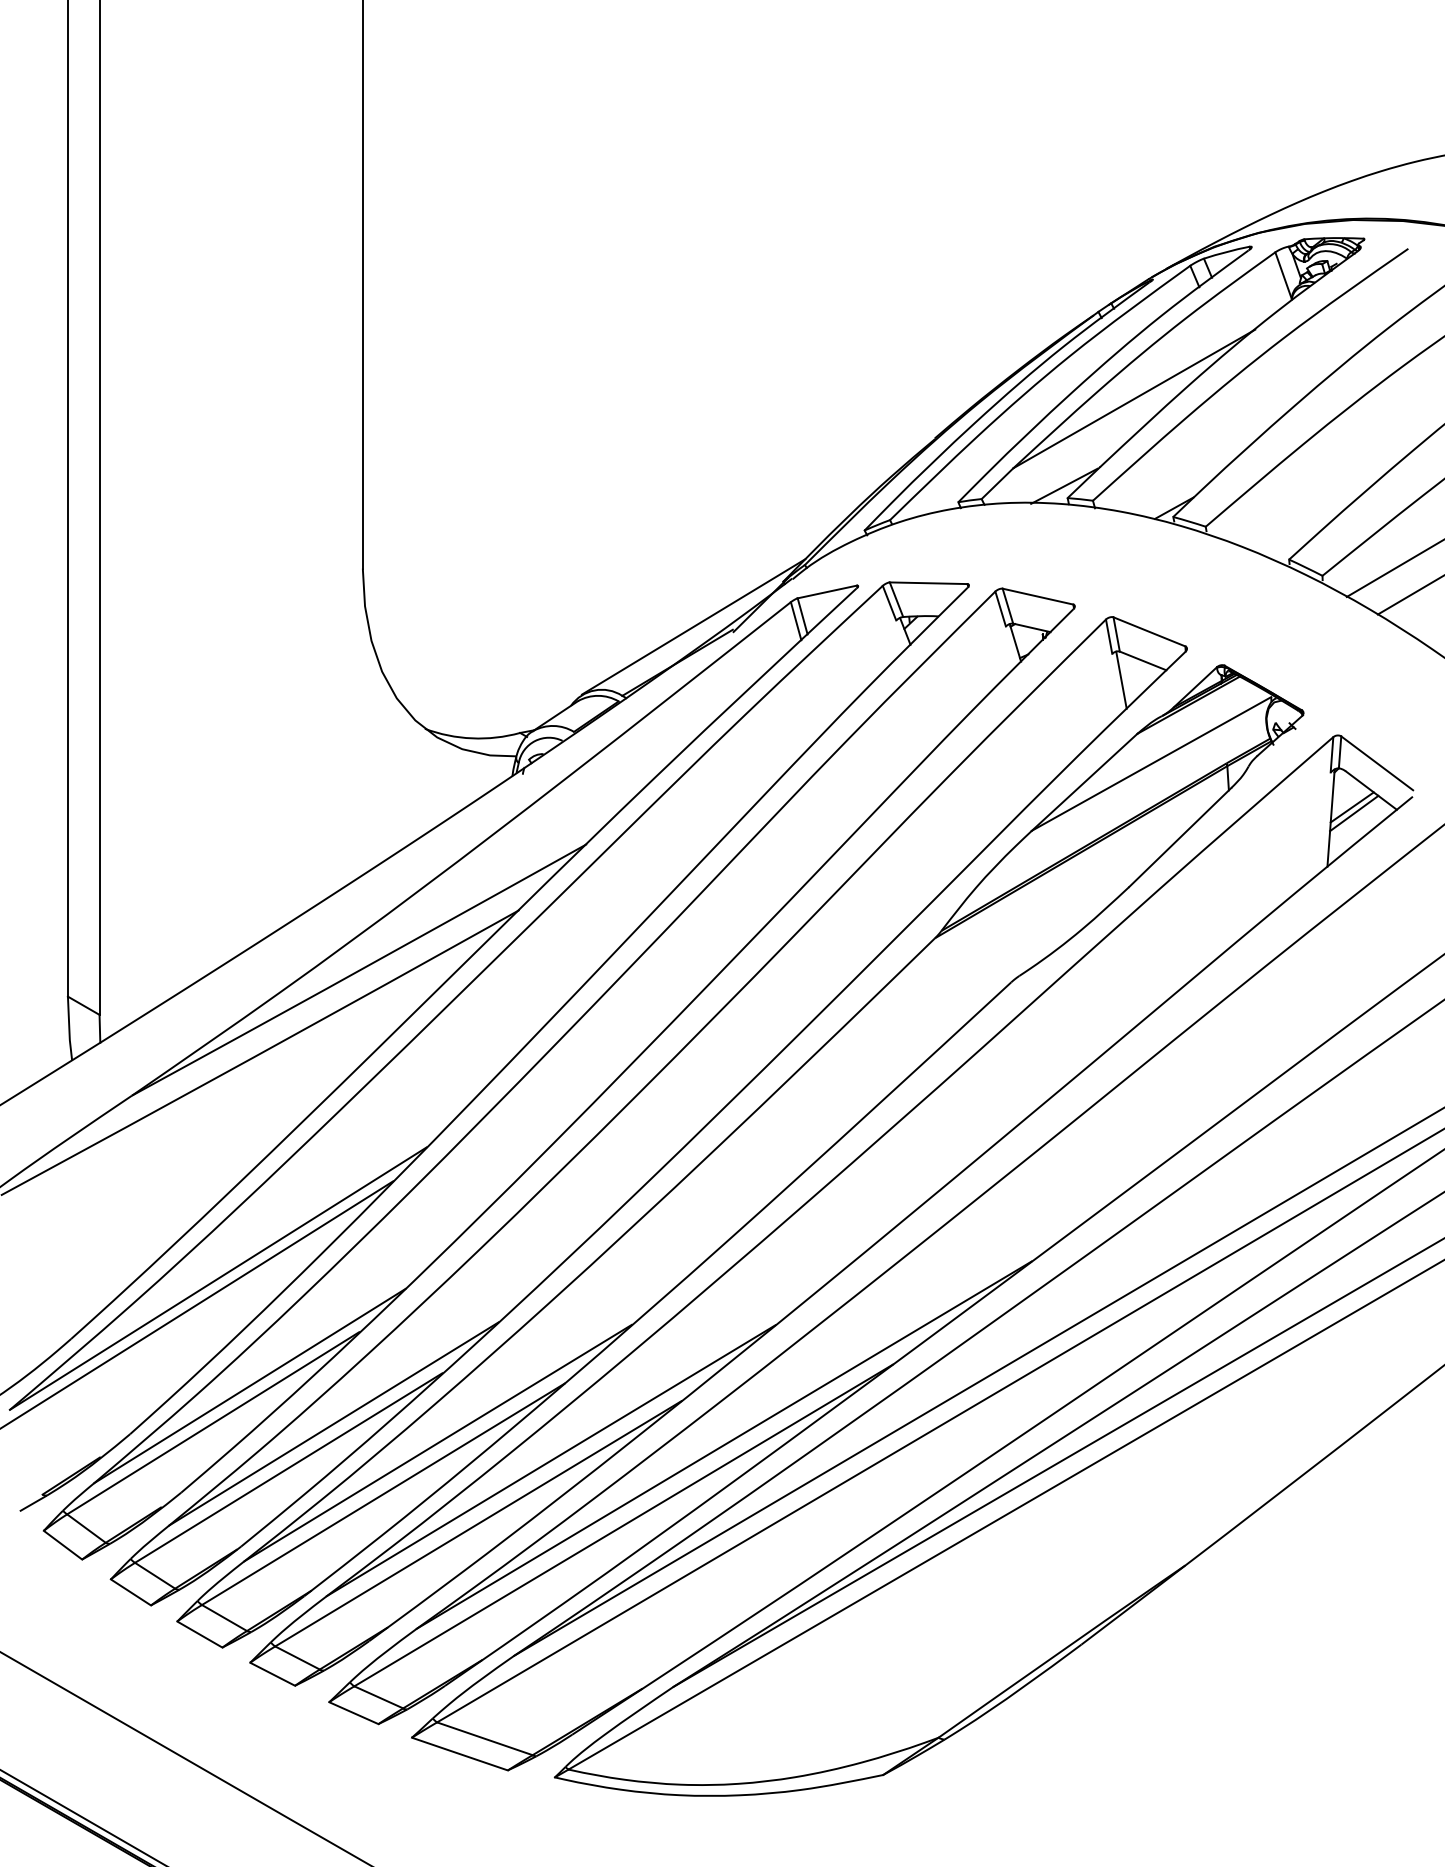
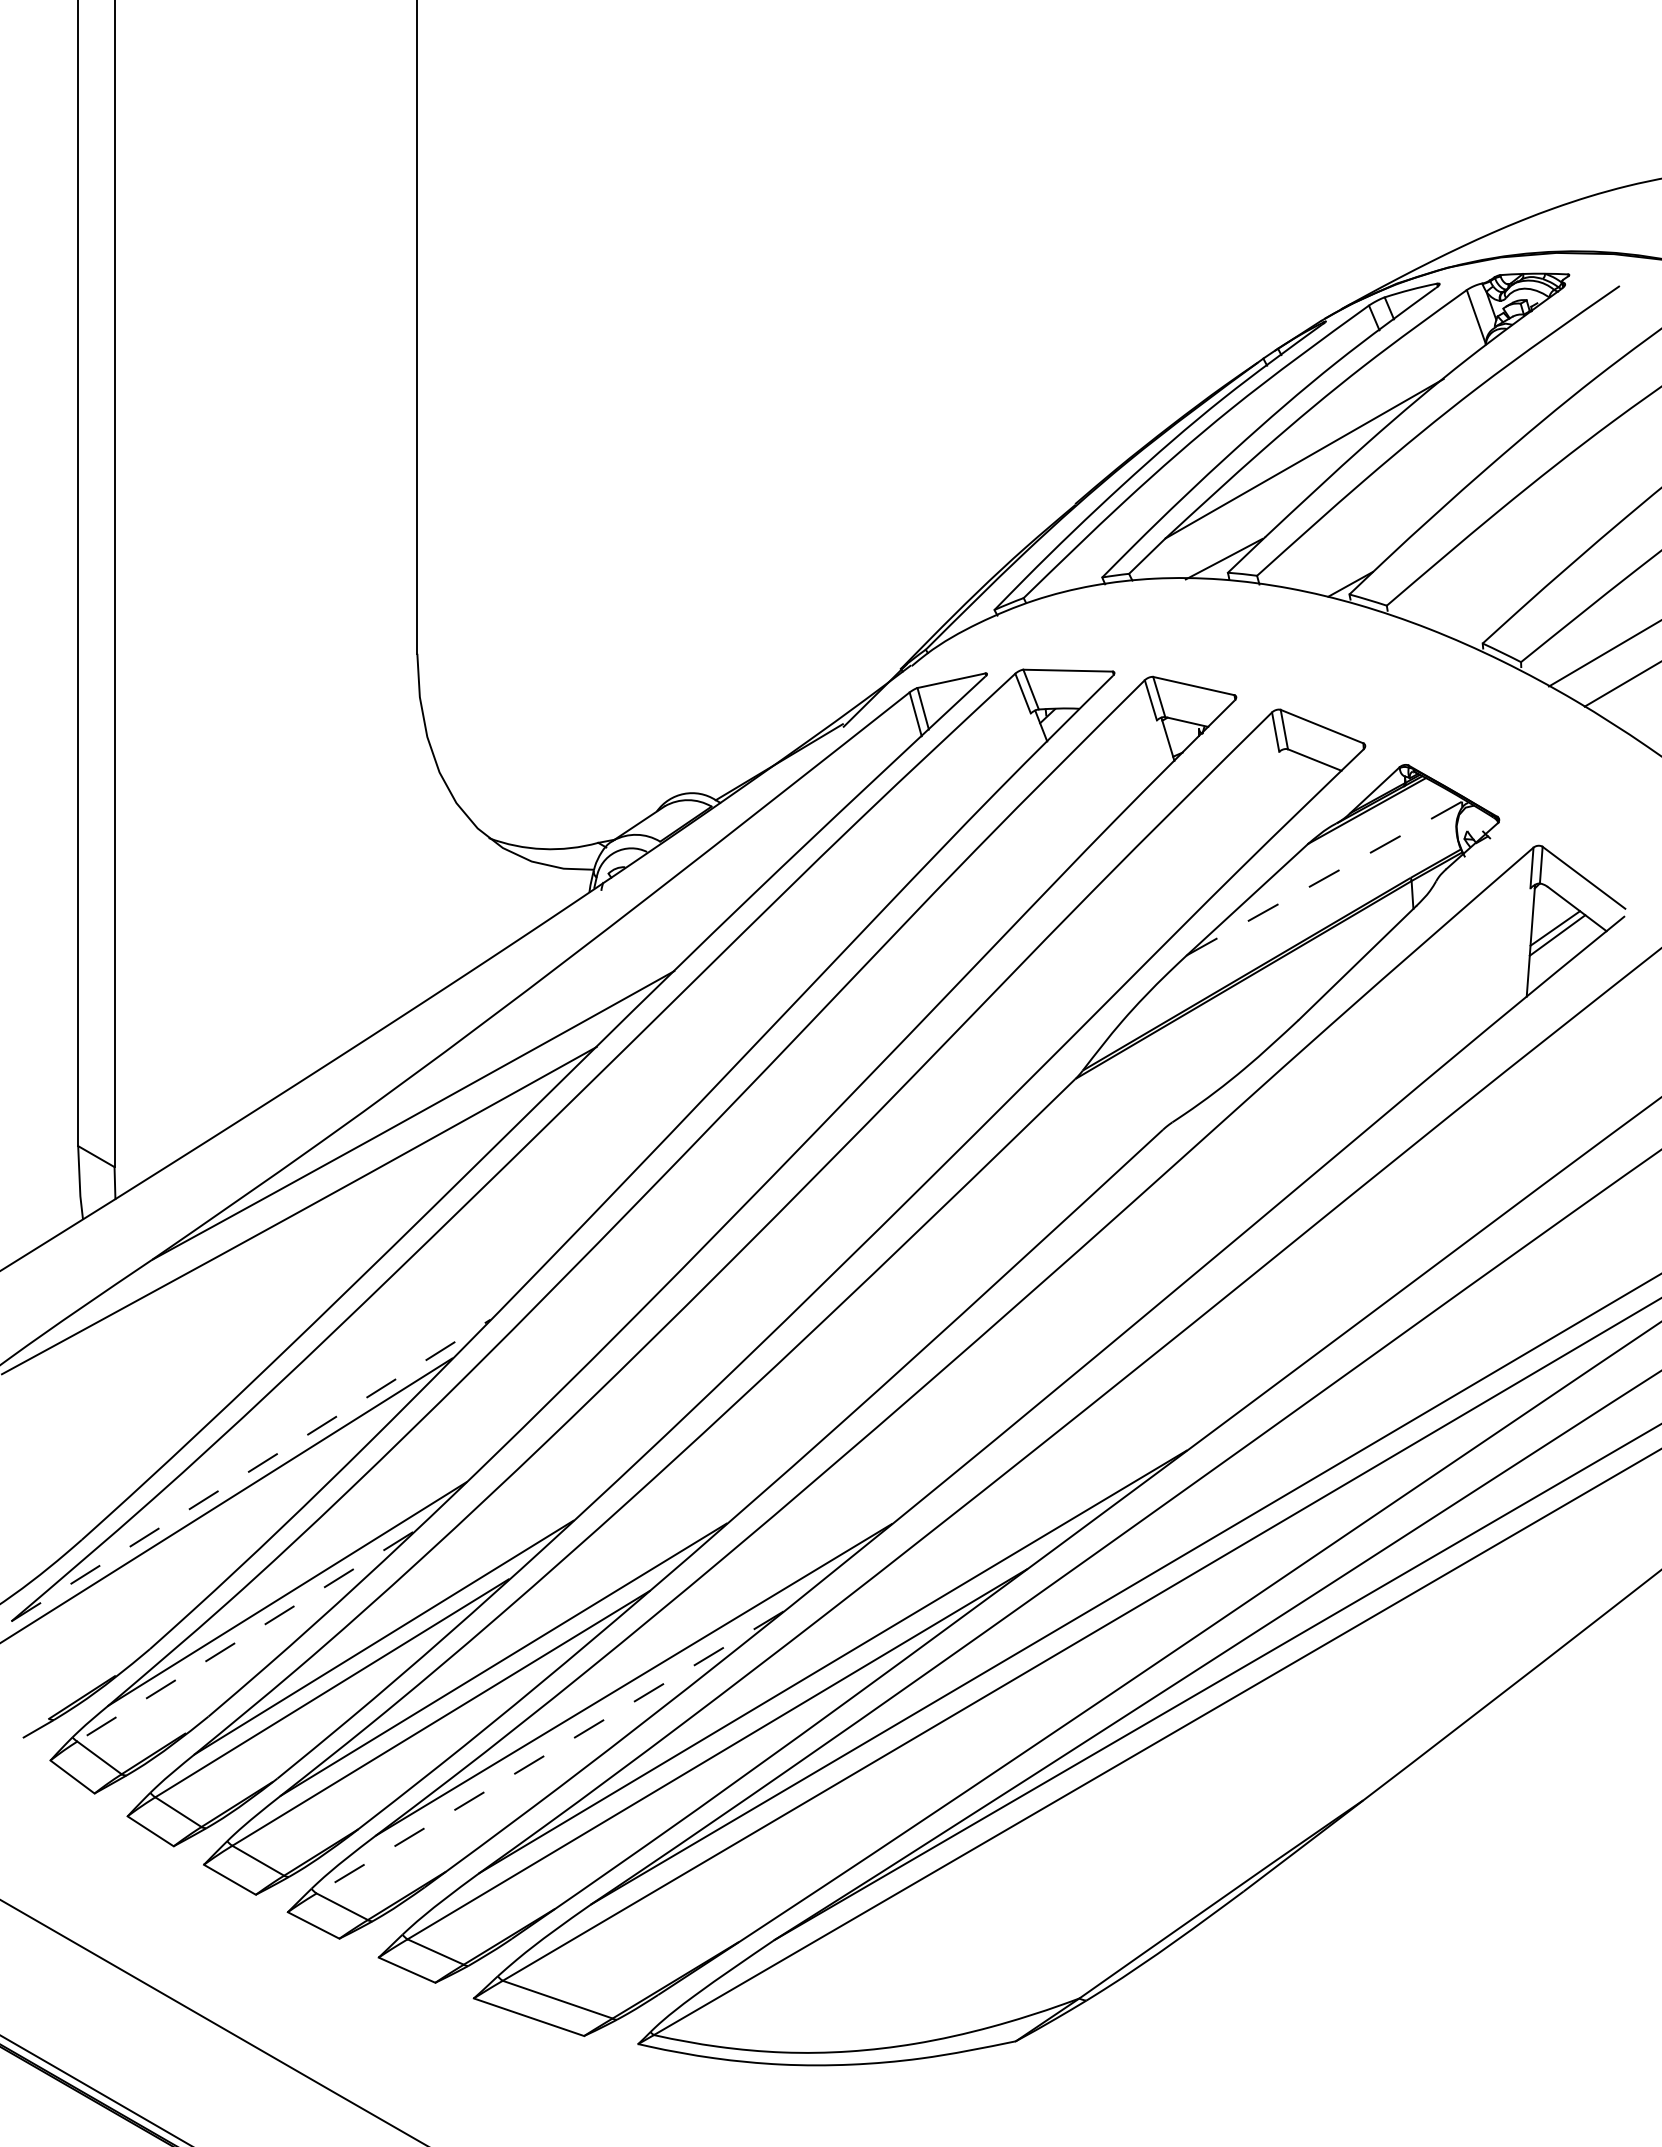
line: (693, 626) -> (797, 720), removed
line: (1121, 679) -> (1289, 781), removed
line: (1152, 763) -> (1325, 877), solid -> dashed
line: (218, 1278) -> (251, 1470), solid -> dashed
line: (212, 1423) -> (244, 1637), solid -> dashed
line: (477, 1524) -> (549, 1753), solid -> dashed

